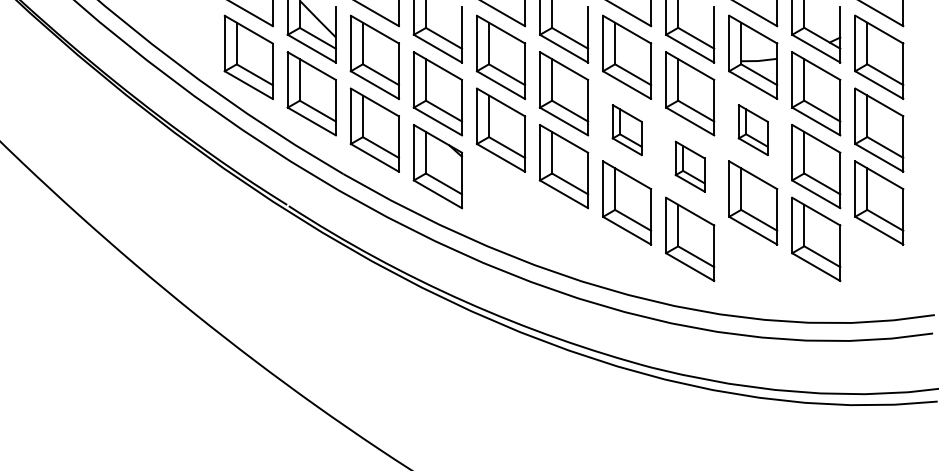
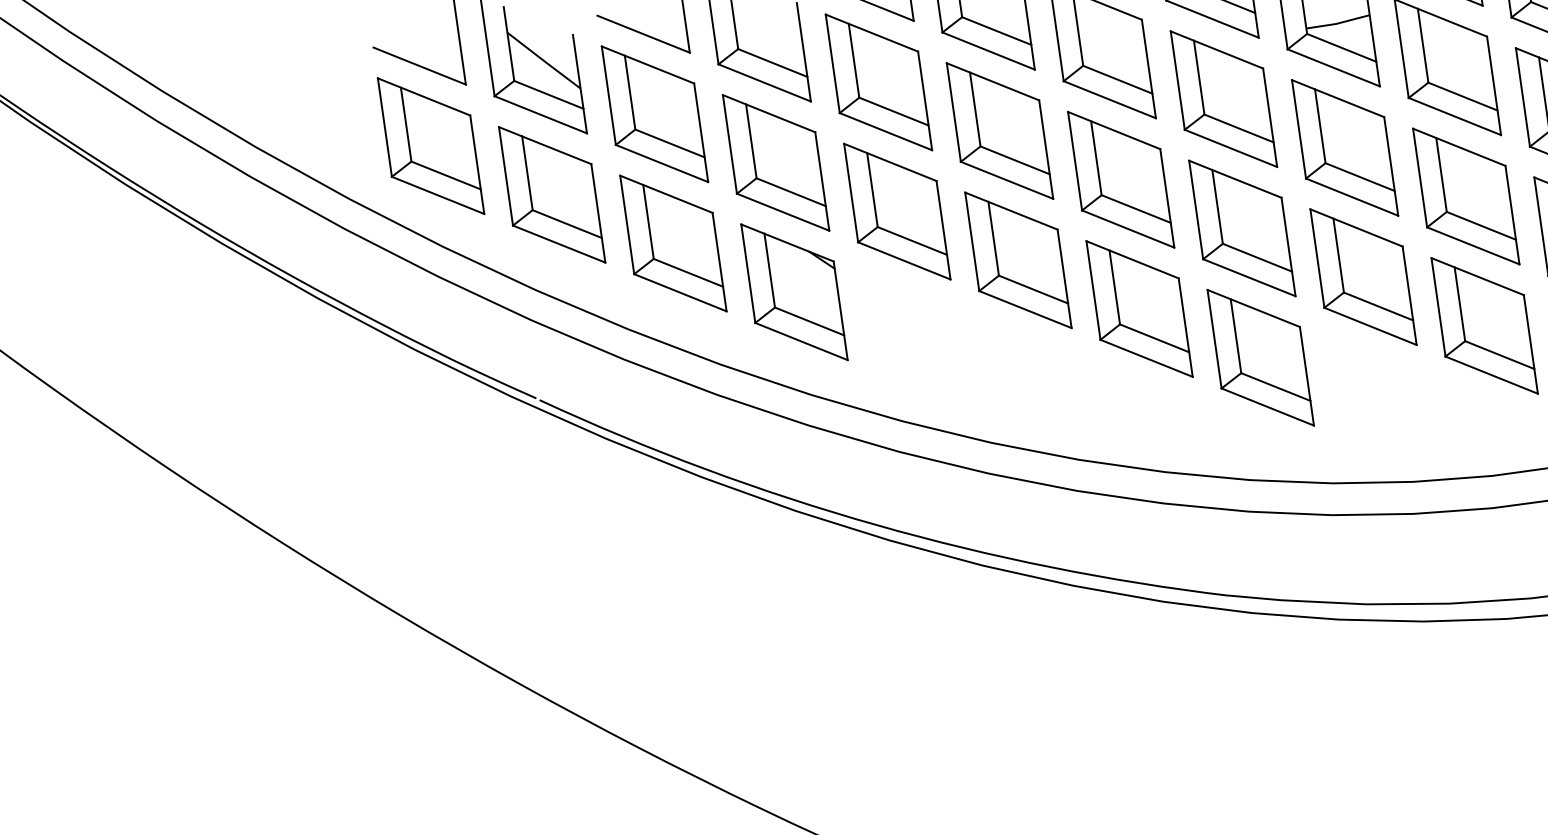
part: (627, 129) -> (1121, 178), size x1.67
part: (753, 129) -> (1345, 146), size x1.67
part: (690, 166) -> (1242, 228), size x1.67

